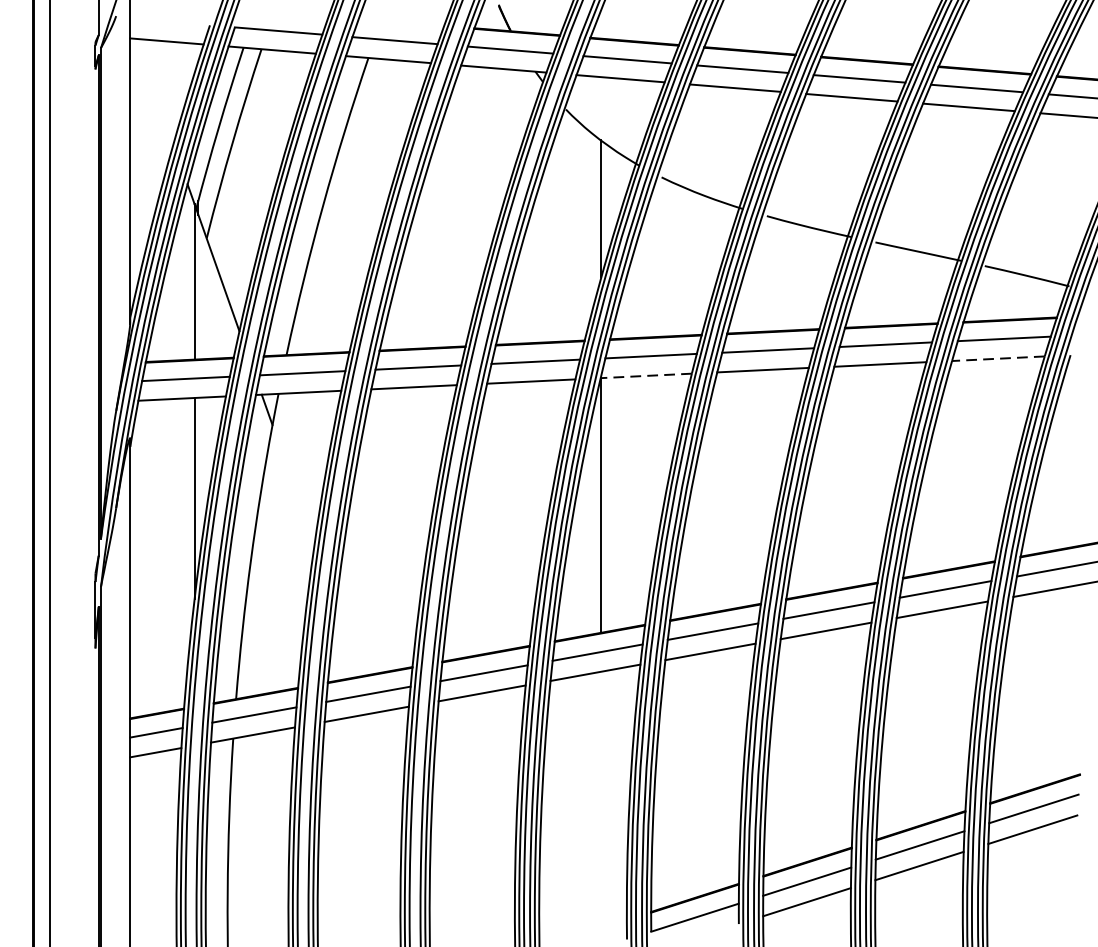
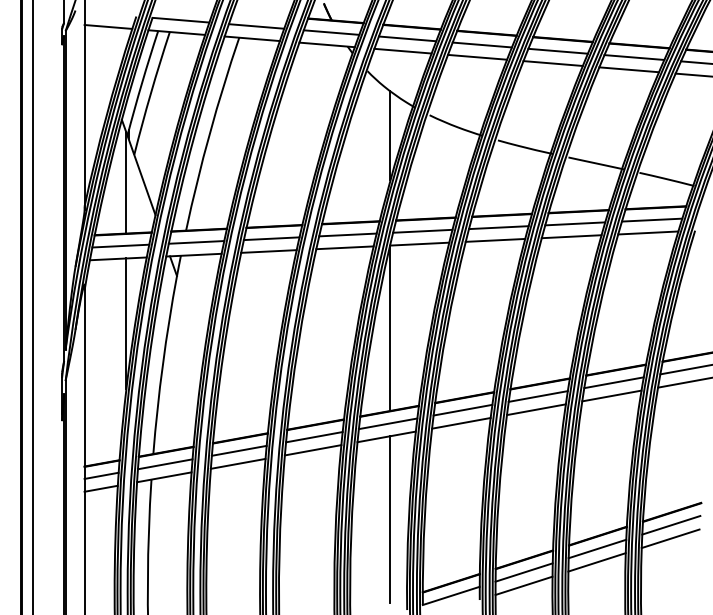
line: (997, 359) -> (647, 233), dashed -> solid
line: (646, 376) -> (419, 244), dashed -> solid
line: (601, 800) -> (390, 519), added

